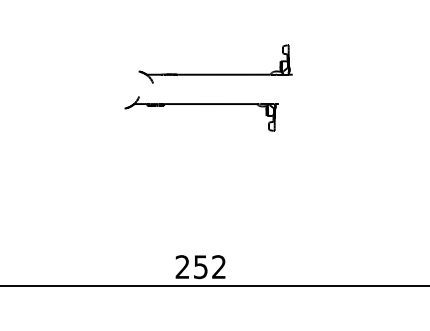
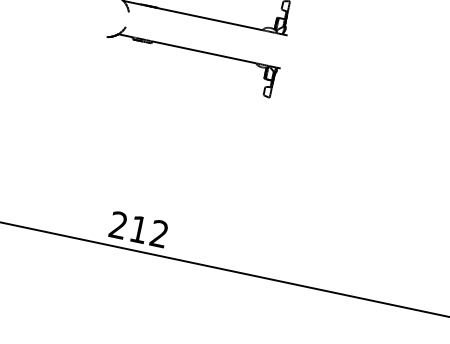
part: (201, 104) -> (193, 50), moved
text: (200, 267) -> (138, 230), 252 -> 212

